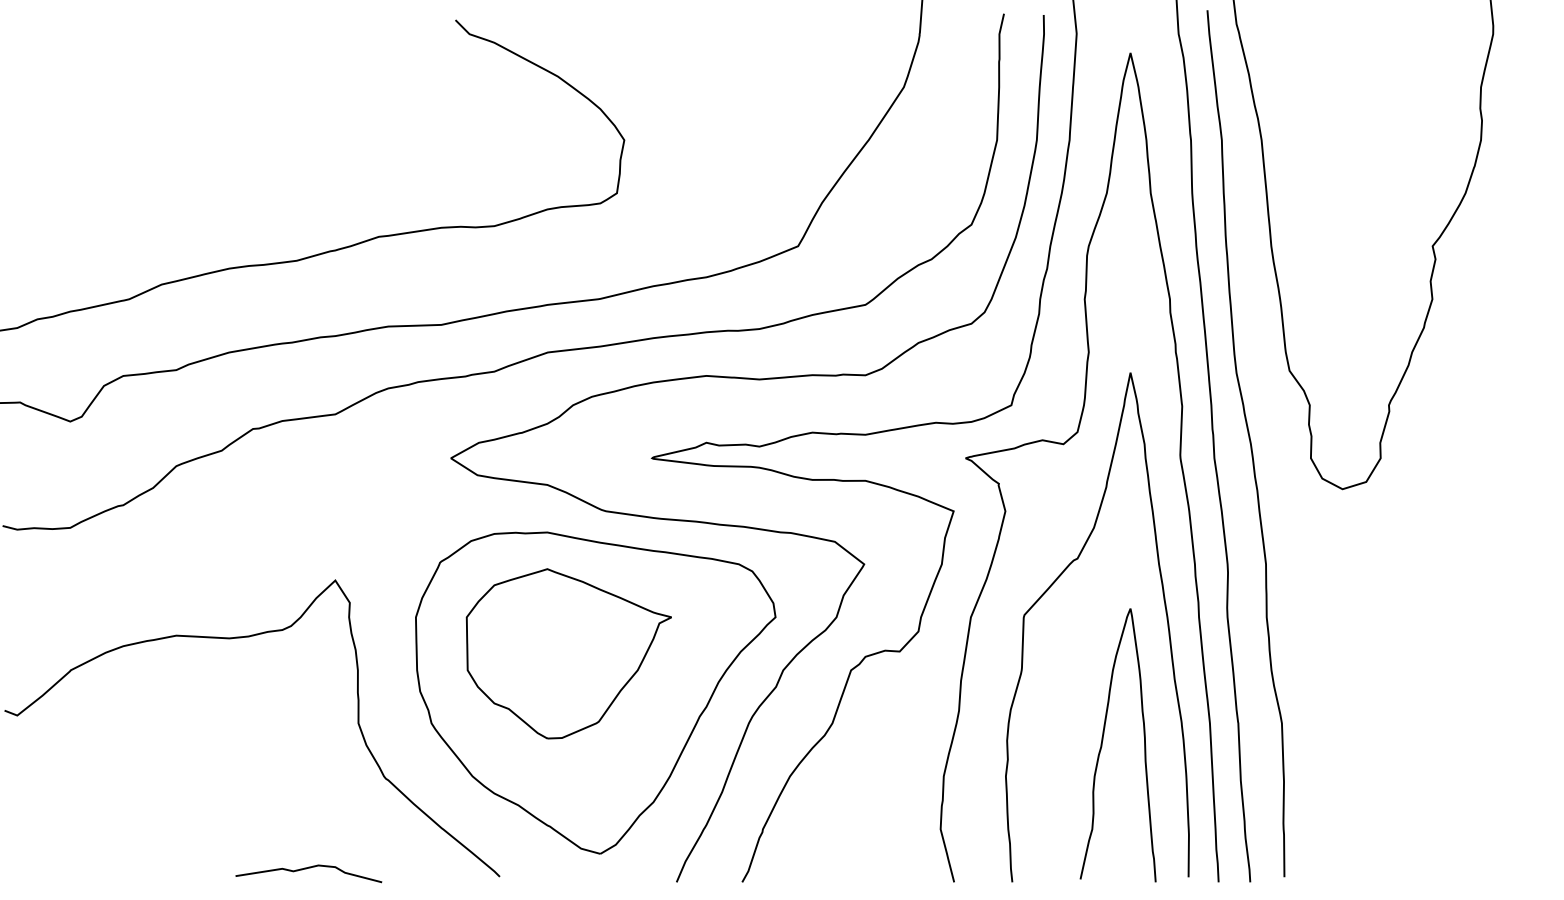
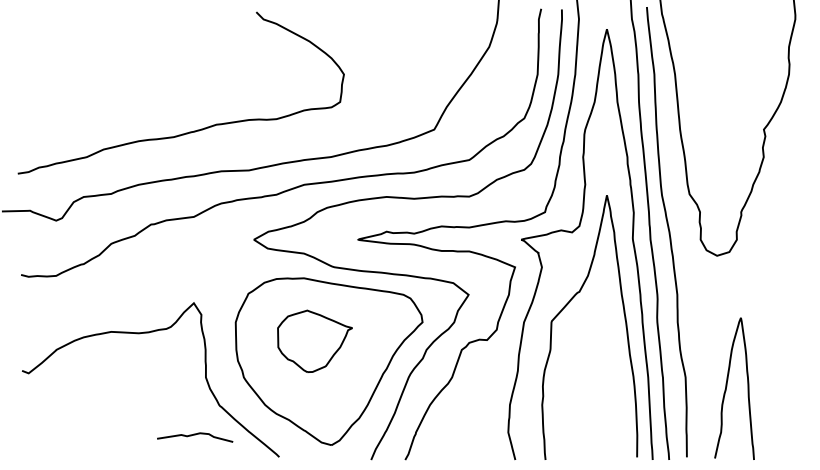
part: (567, 654) -> (314, 341), size x0.7
curve: (1104, 740) -> (727, 386), moved
curve: (309, 869) -> (195, 435), moved

